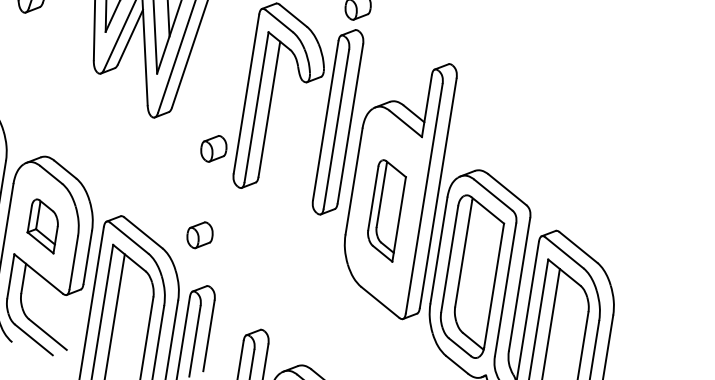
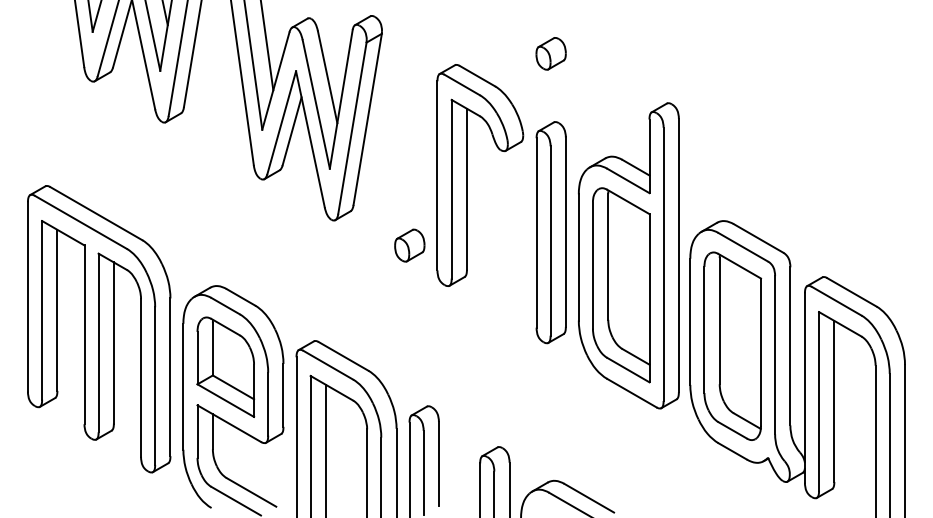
part: (337, 122) -> (550, 232), moved
part: (386, 210) -> (621, 285), size x1.67
part: (43, 225) -> (225, 366), size x1.67
part: (199, 235) -> (409, 348), removed

